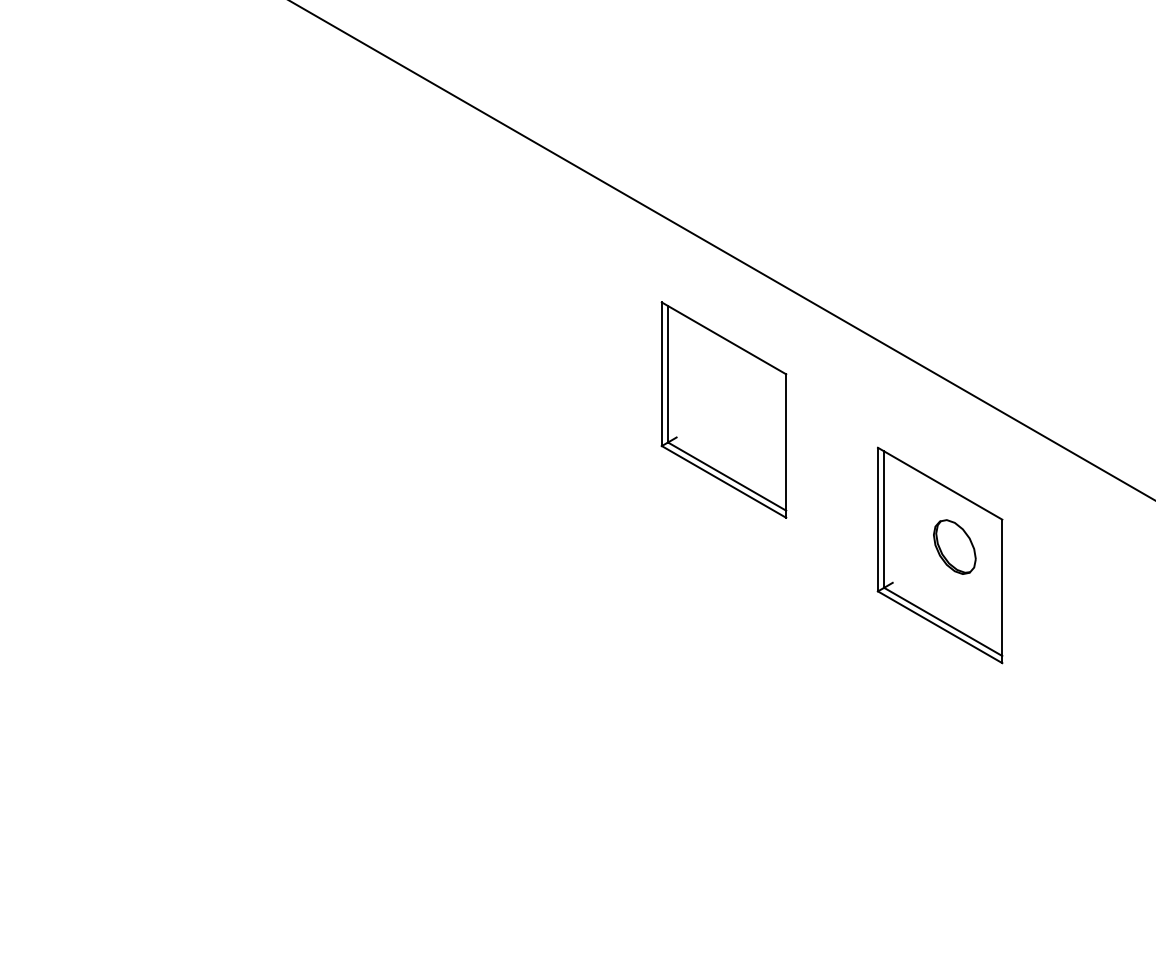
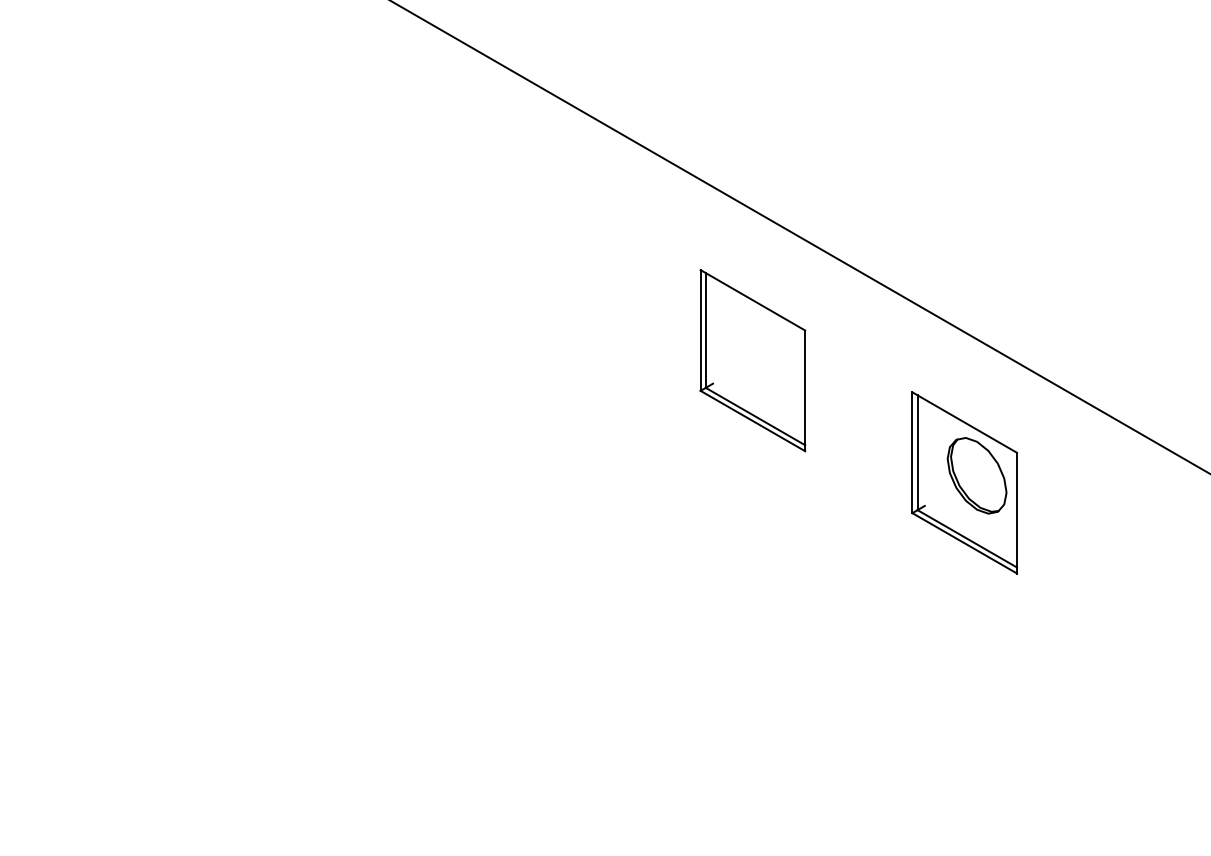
part: (723, 409) -> (752, 360), moved
part: (954, 546) -> (976, 475), size x1.67

